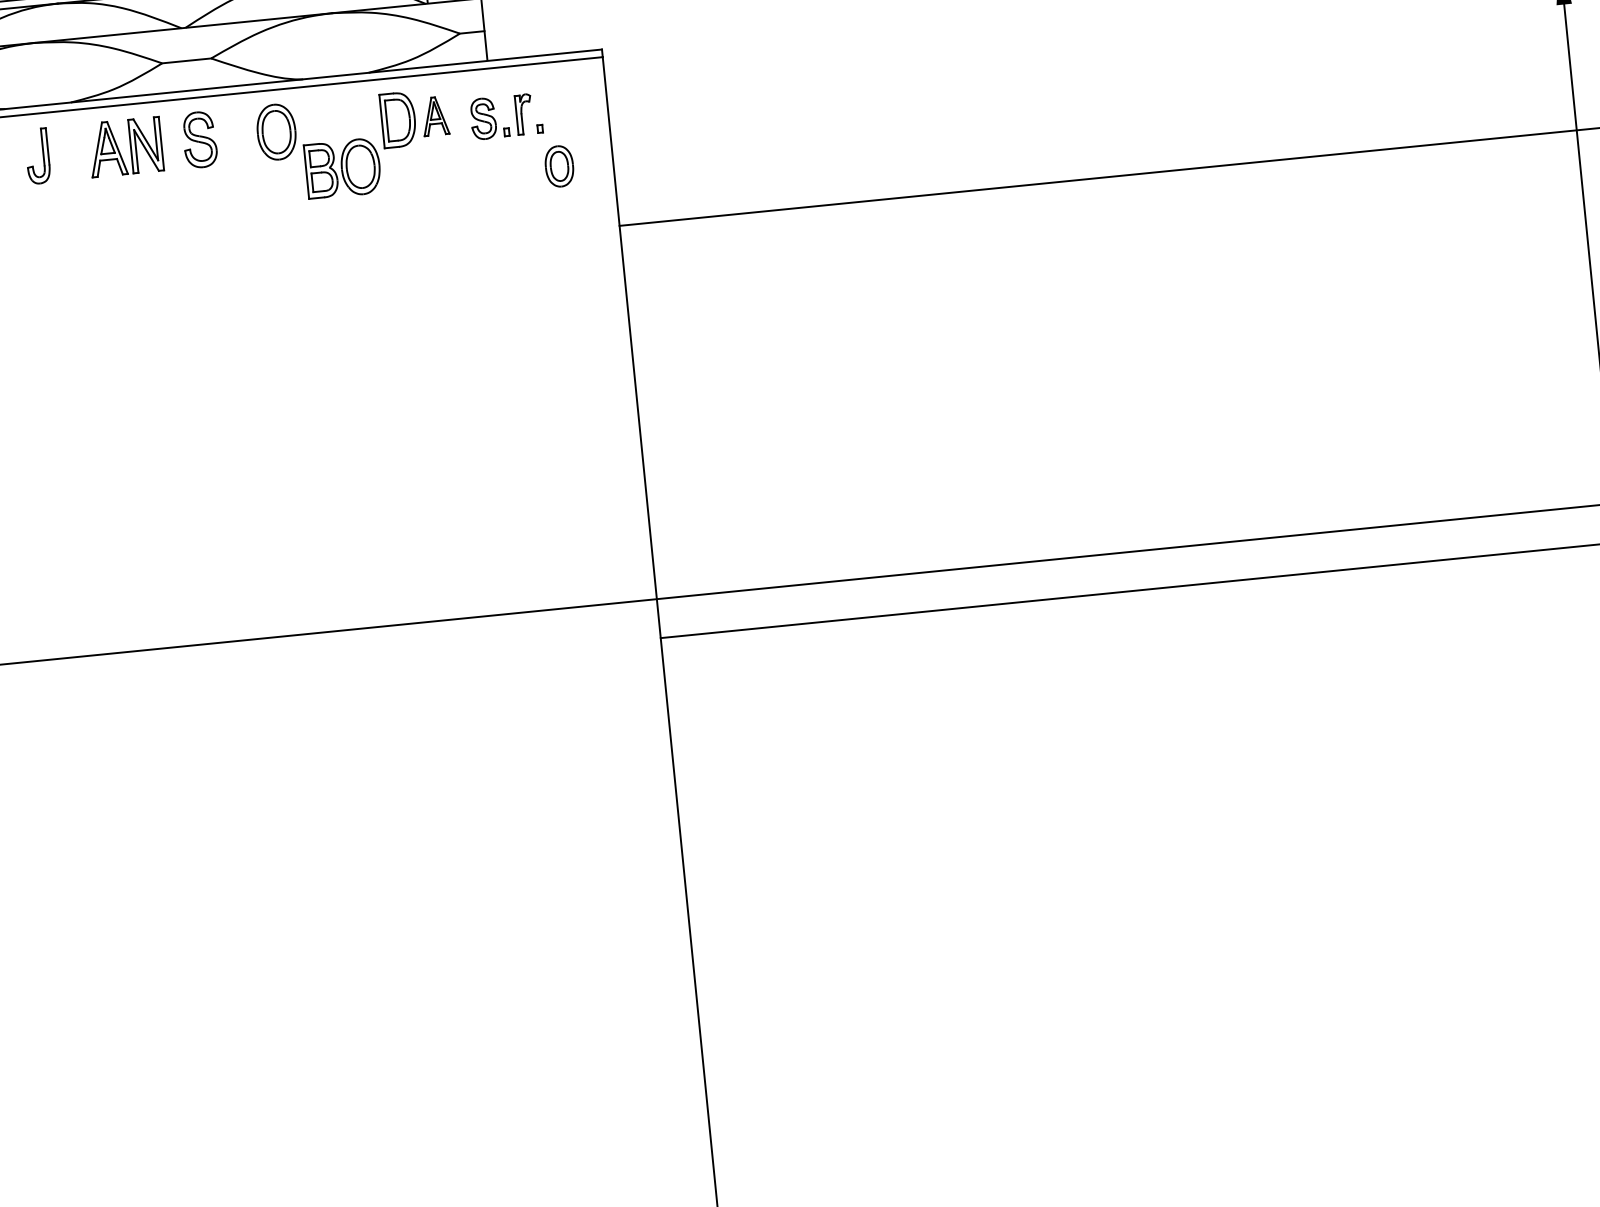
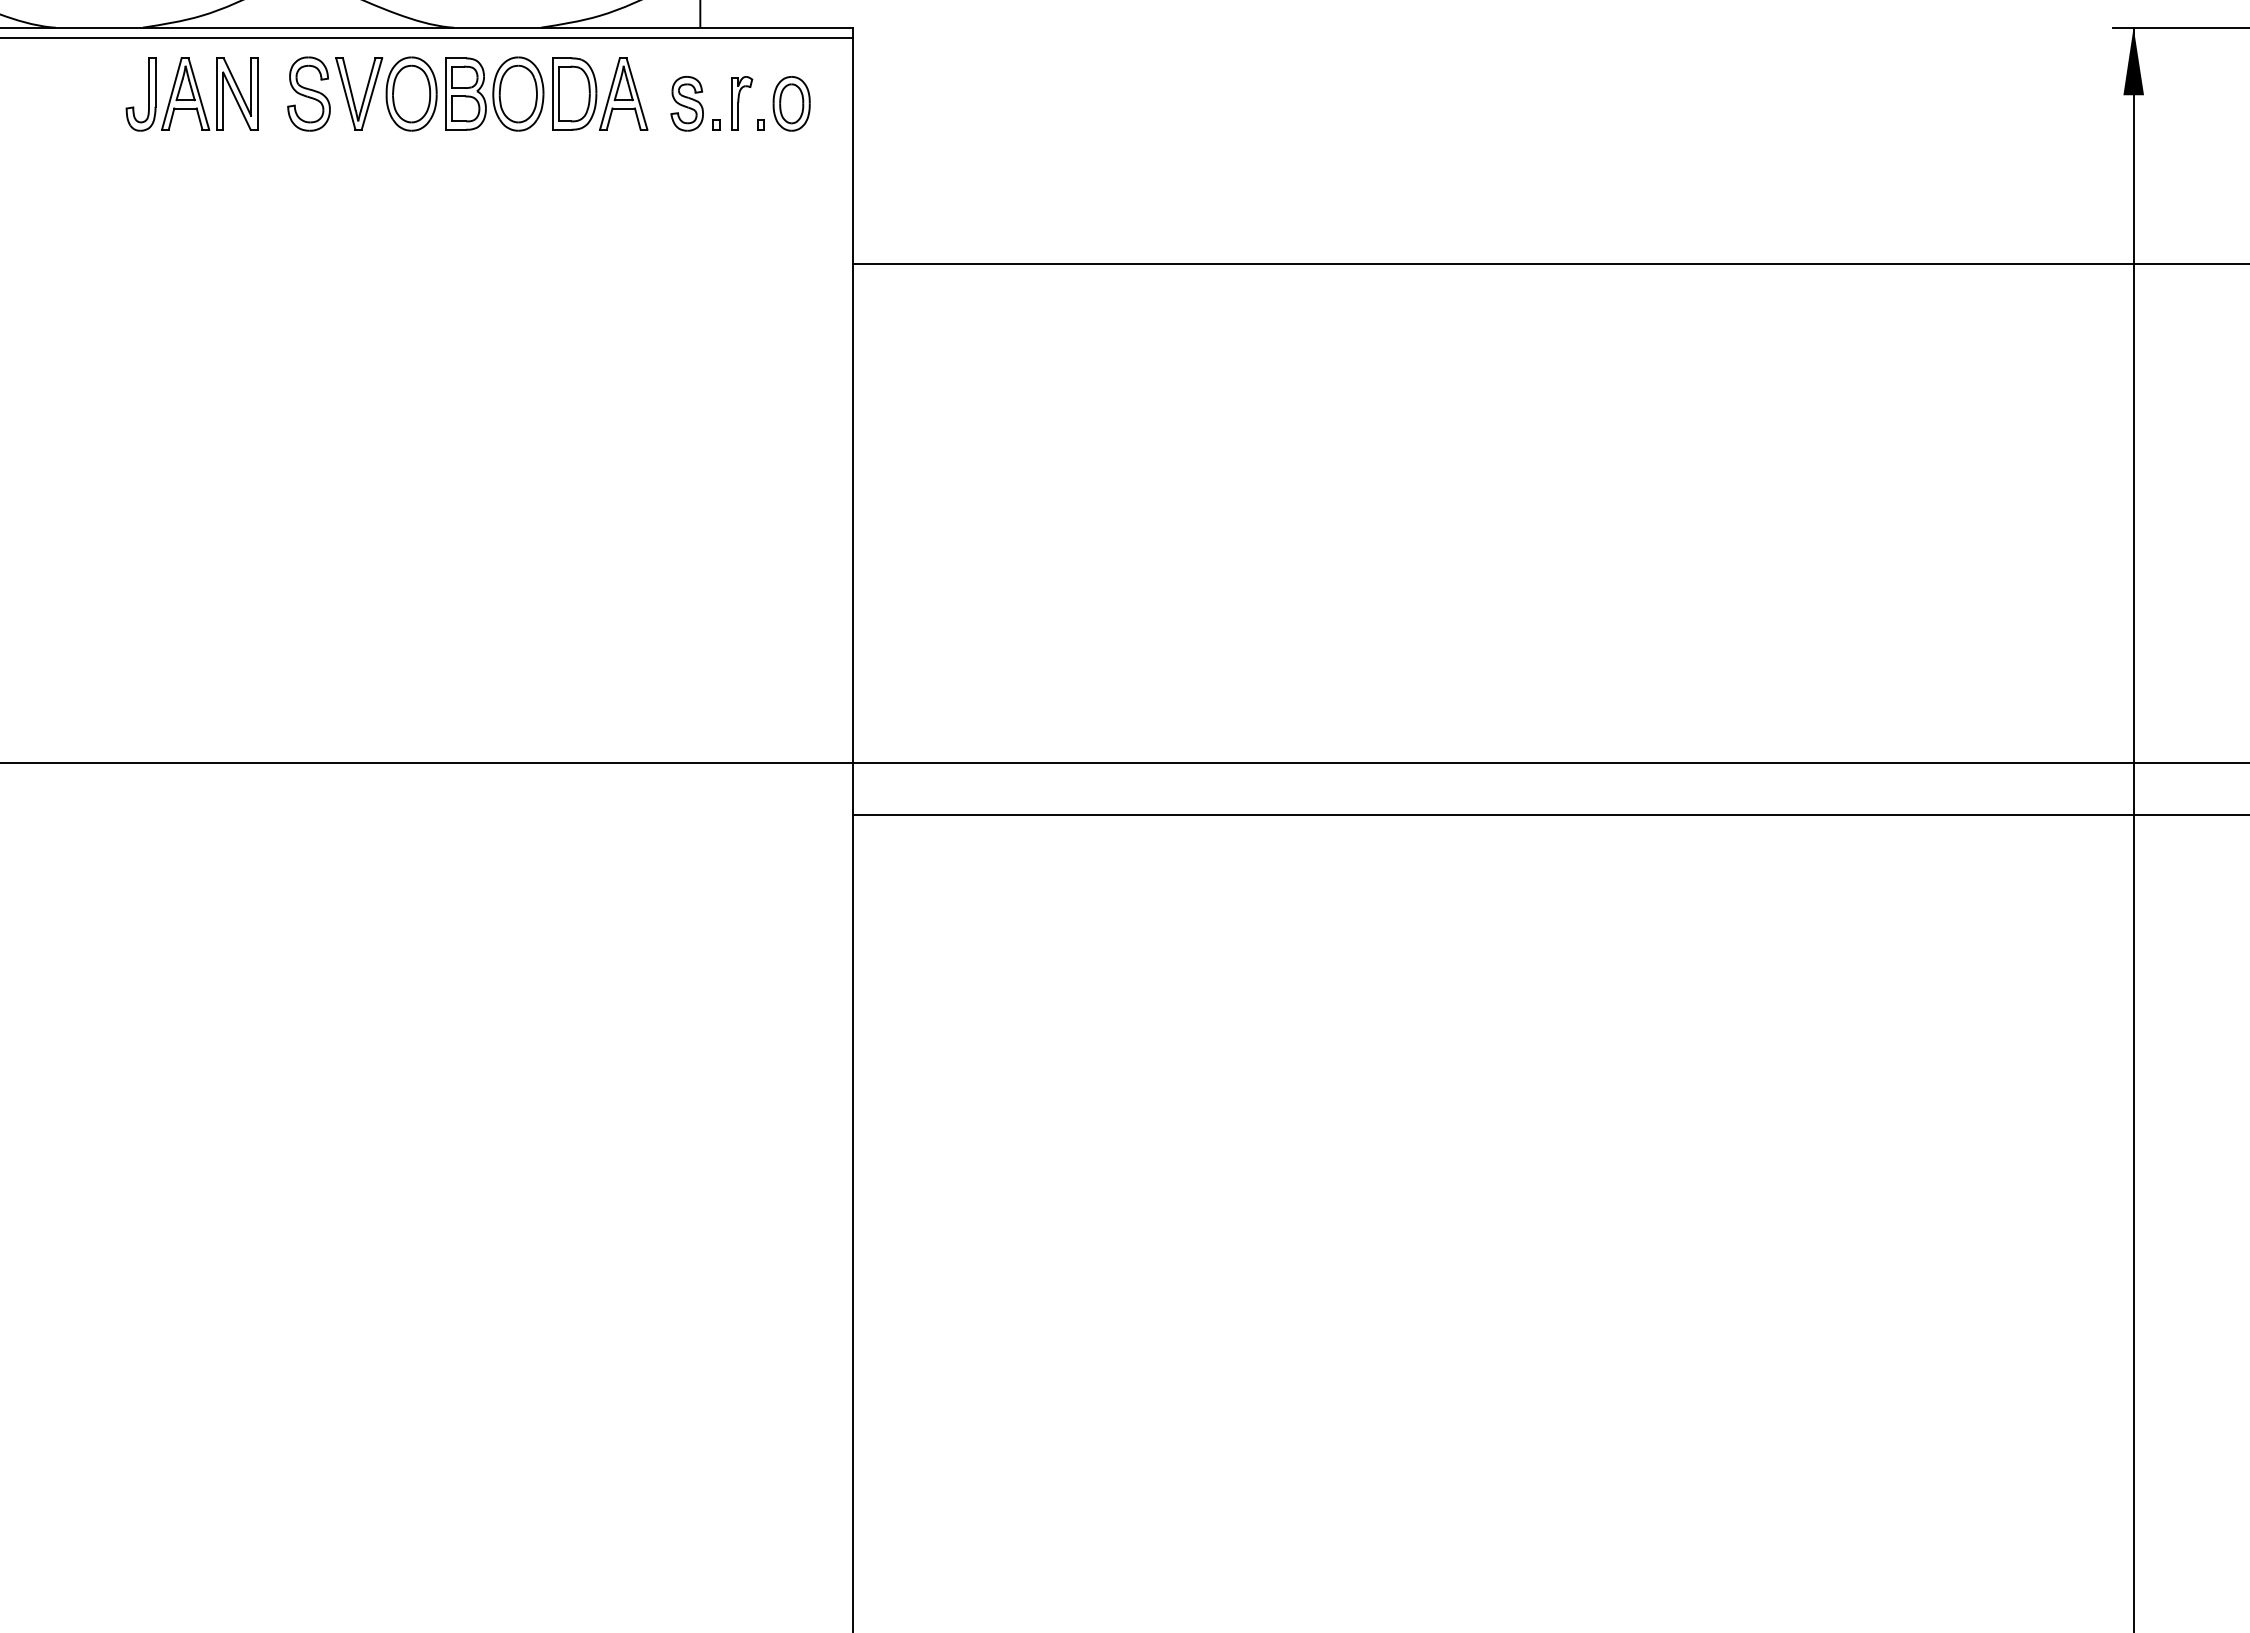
part: (434, 115) -> (623, 93), size x1.43
part: (237, 135) -> (359, 93), added
part: (43, 155) -> (148, 94), moved
part: (559, 166) -> (791, 103), moved
part: (342, 168) -> (494, 93), moved

